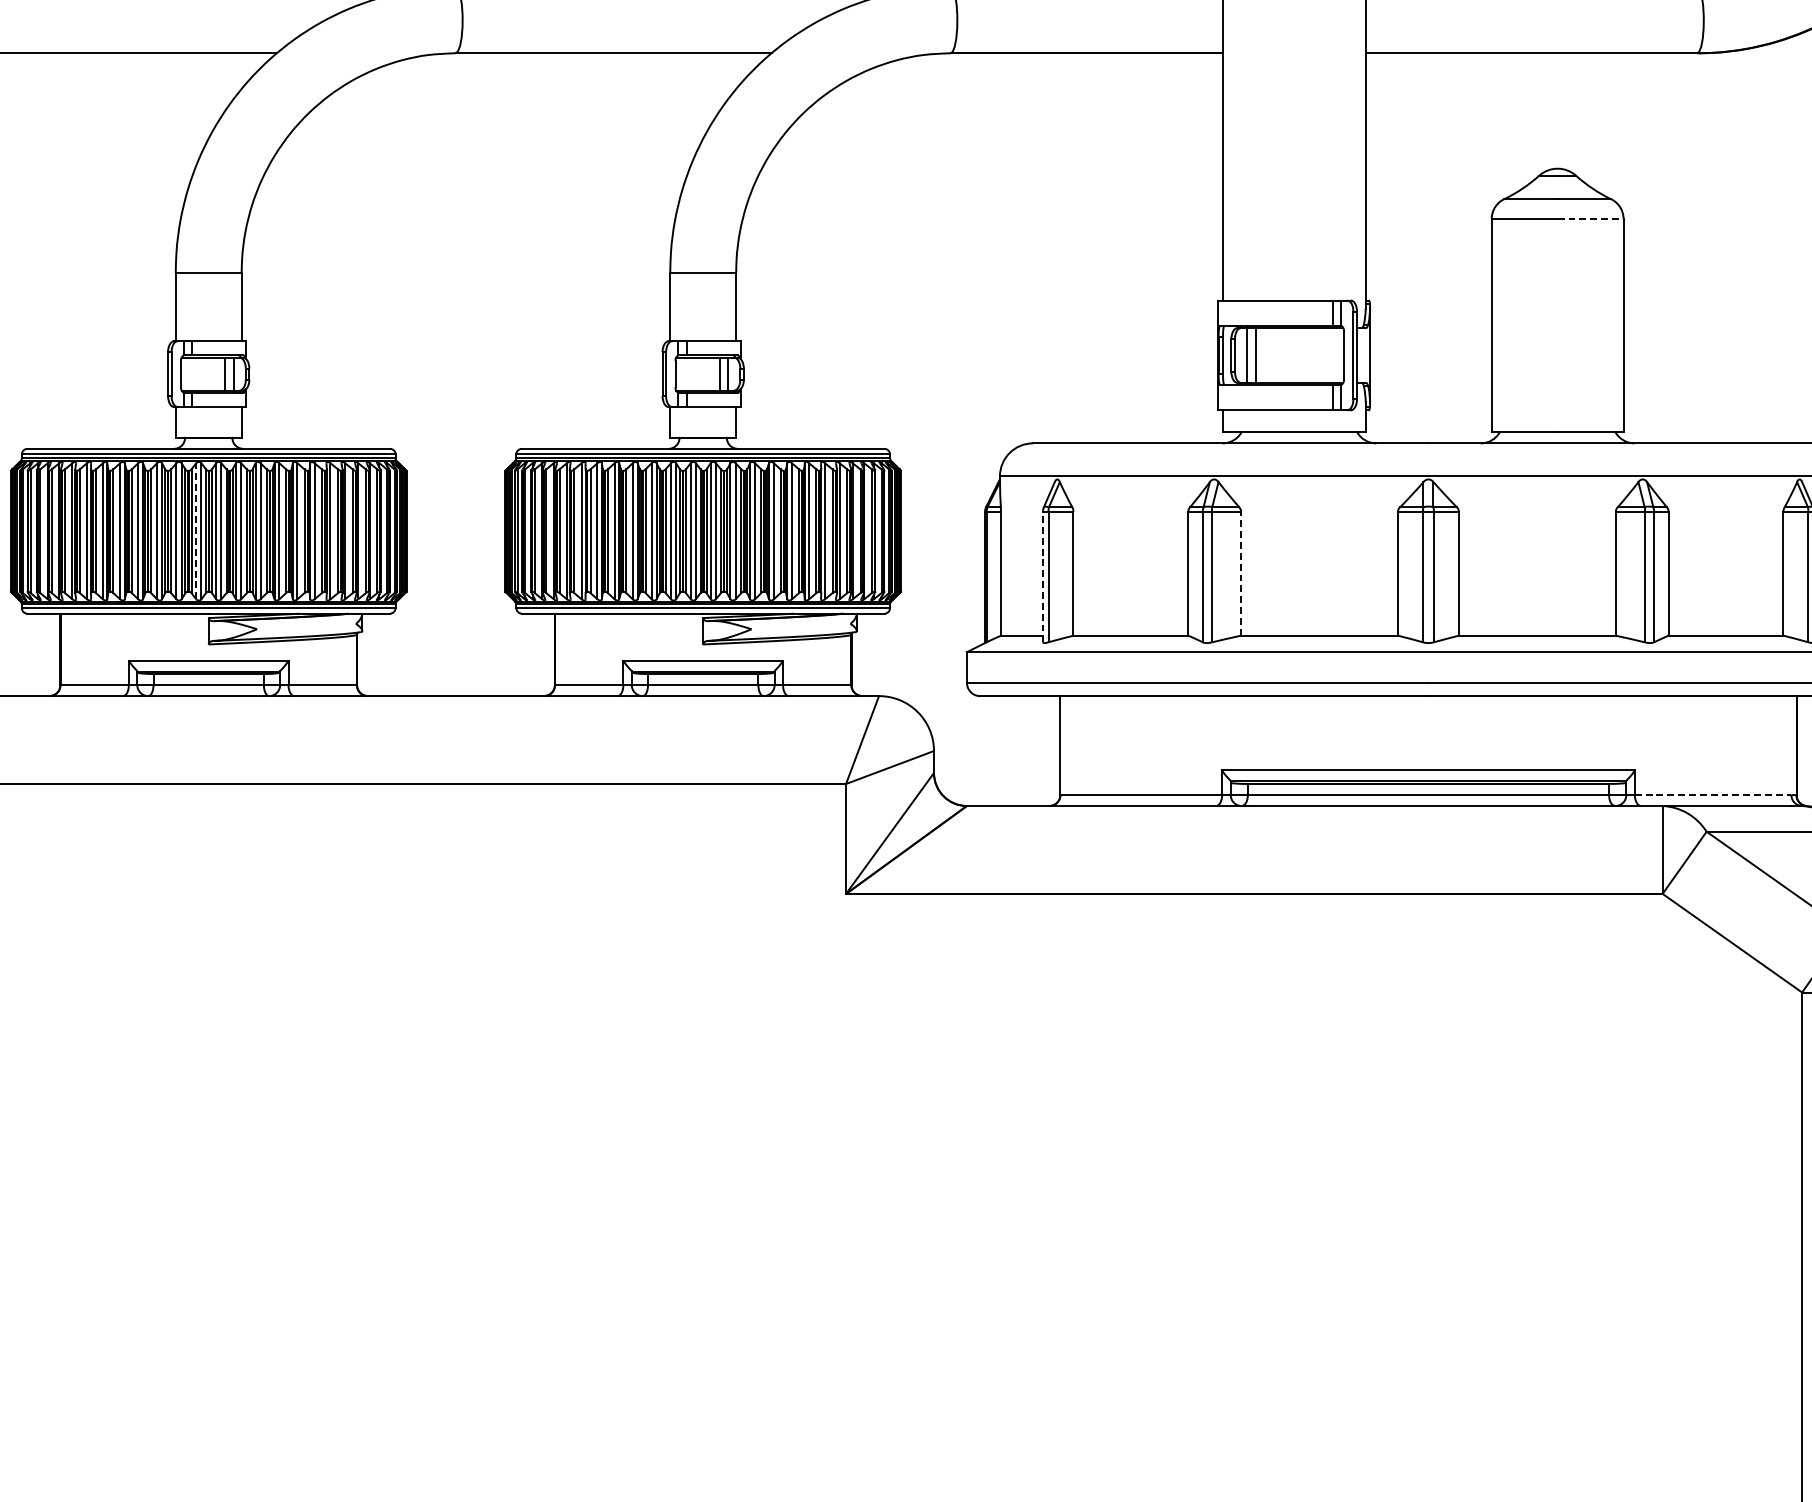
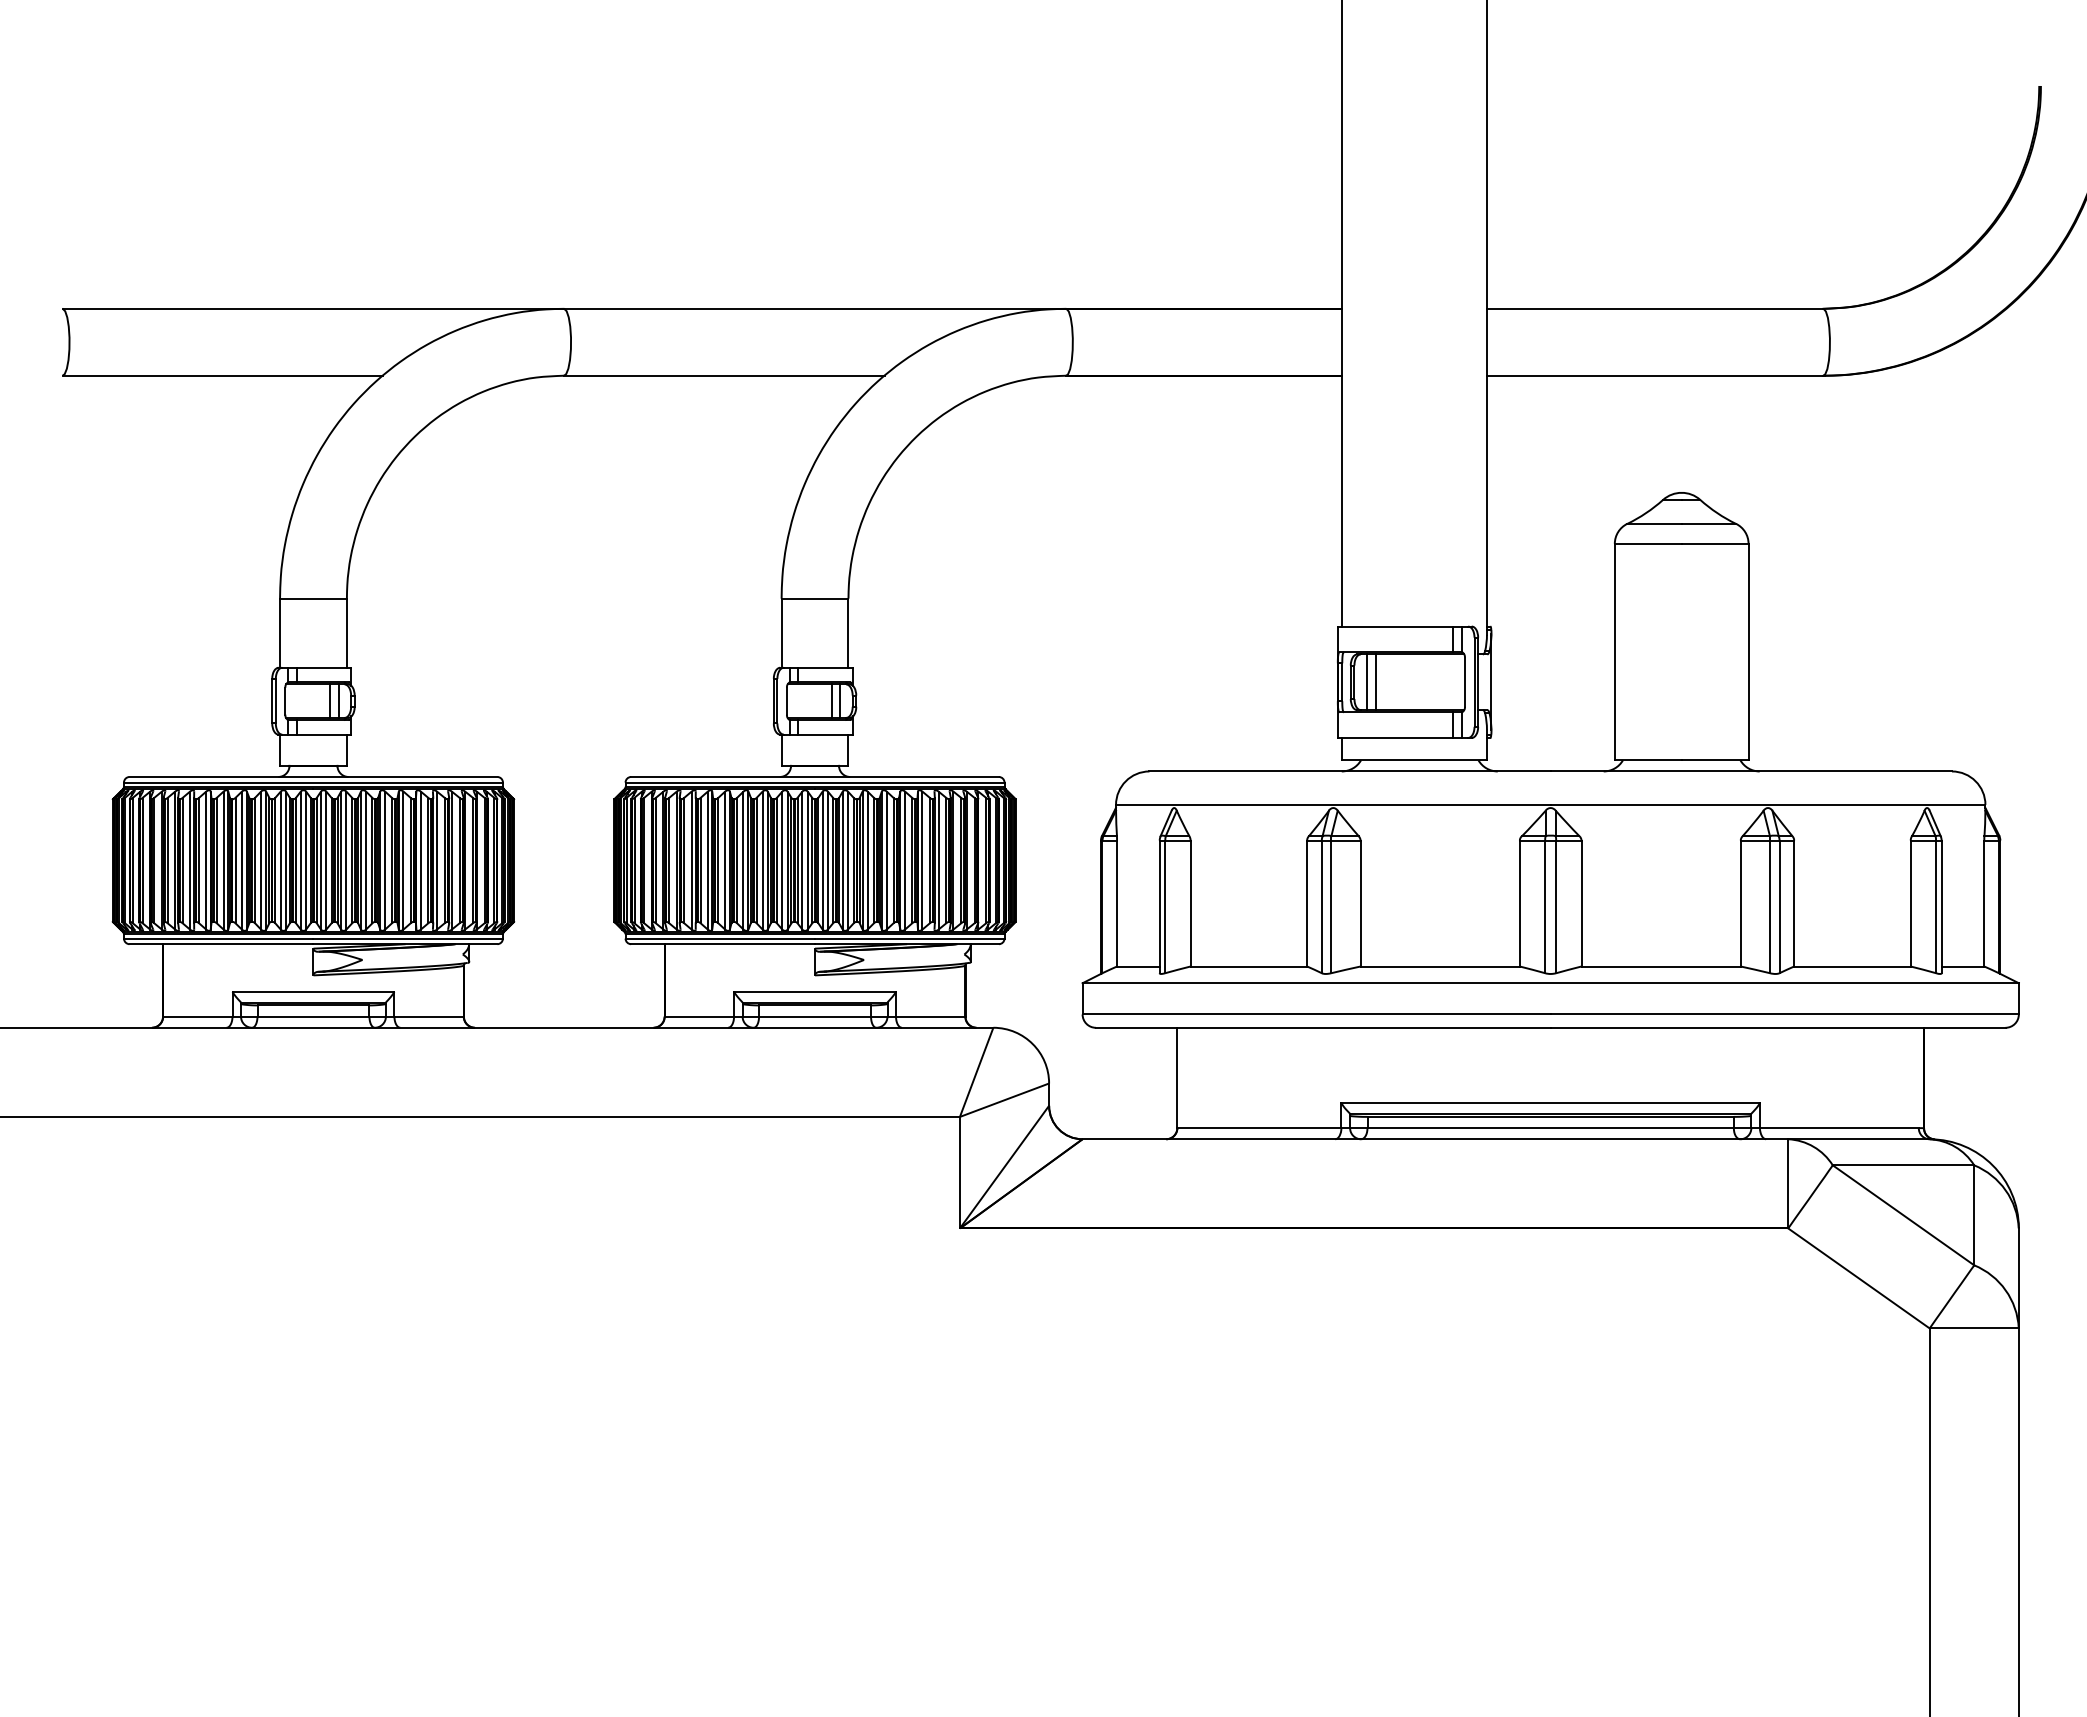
line: (1590, 218) -> (1715, 543), dashed -> solid
line: (195, 531) -> (300, 860), dashed -> solid
line: (1240, 573) -> (1360, 903), dashed -> solid
line: (1042, 576) -> (1159, 906), dashed -> solid
line: (1713, 795) -> (1839, 1128), dashed -> solid

